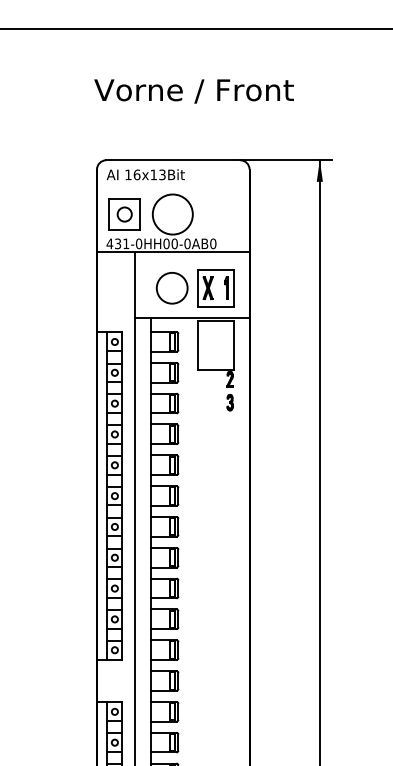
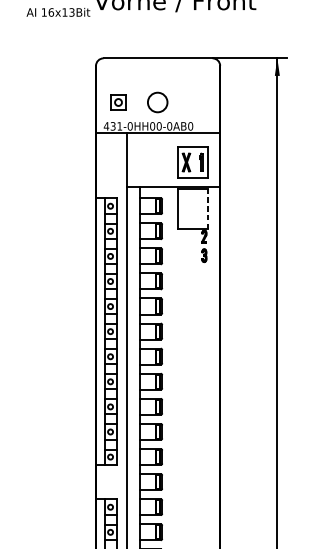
text: (145, 174) -> (58, 12), moved
part: (124, 214) -> (118, 102), size x0.6
circle: (172, 214) -> (157, 102), size x0.6
circle: (171, 288) -> (156, 162), removed
line: (234, 345) -> (207, 209), solid -> dashed

